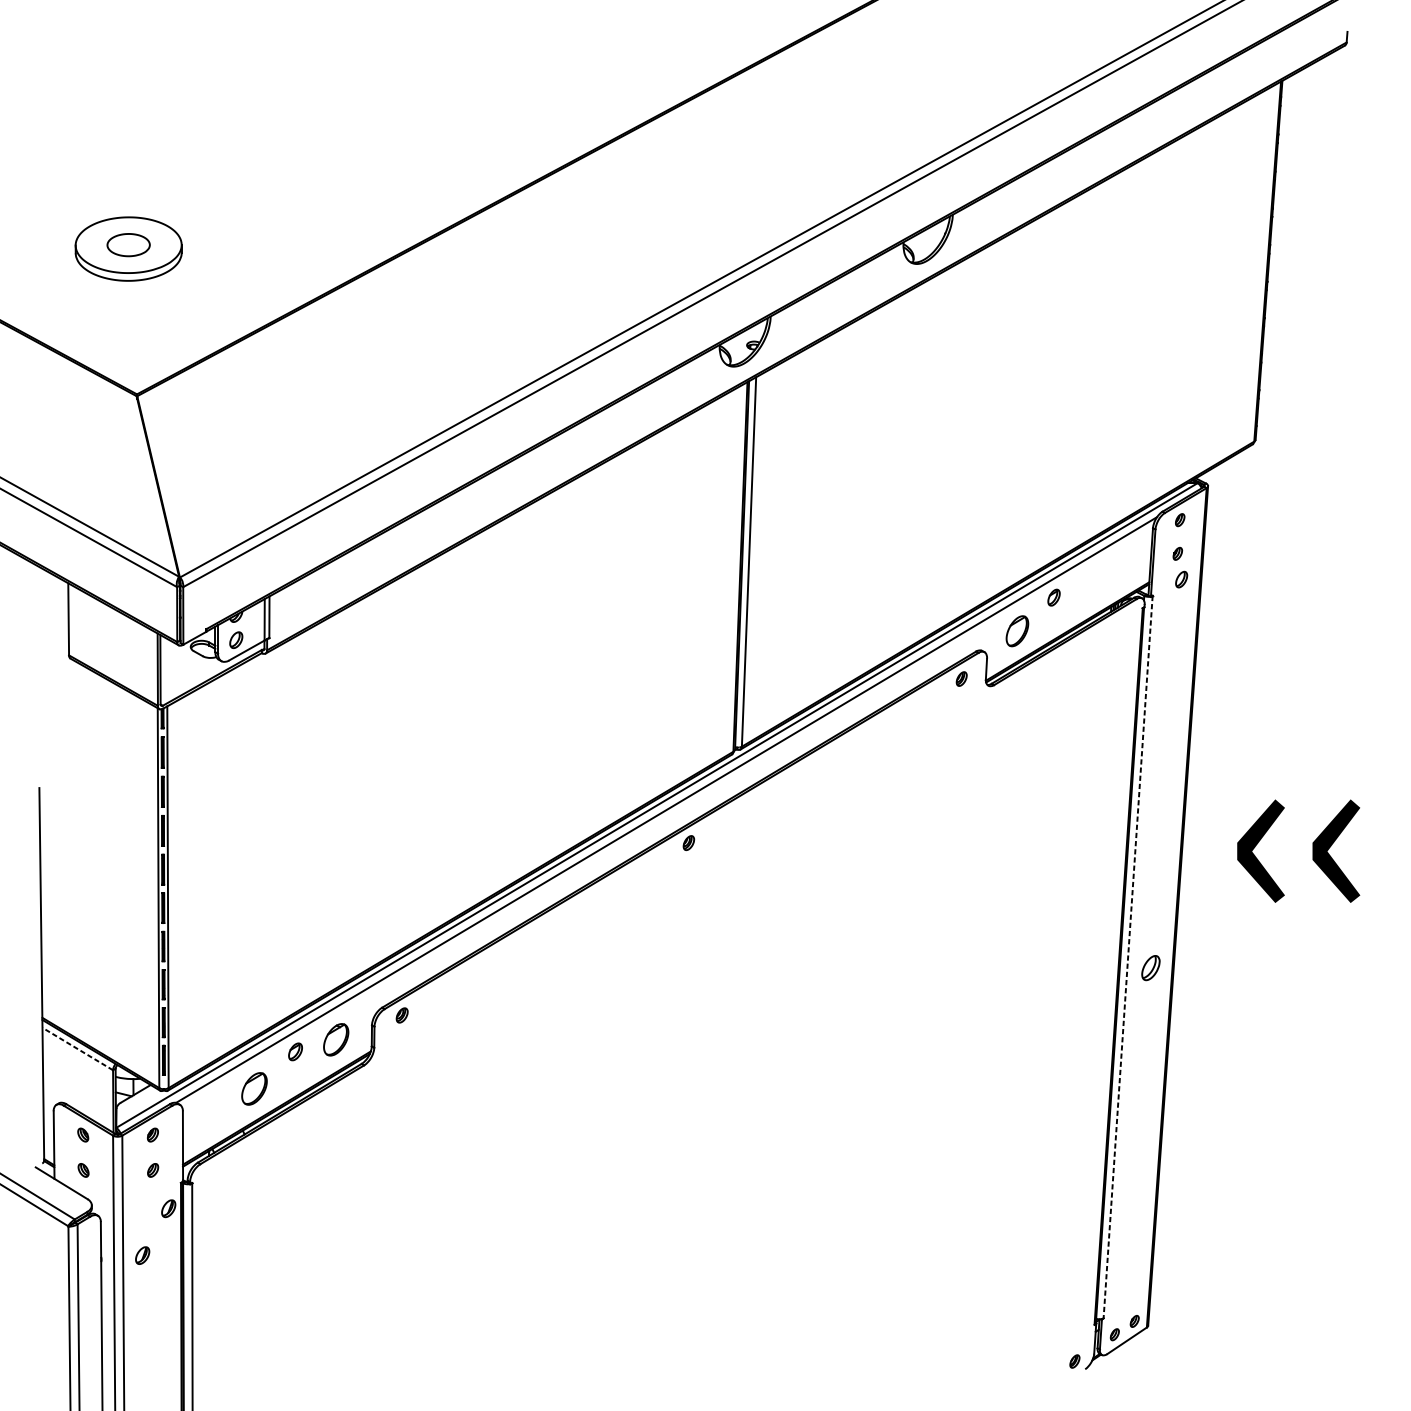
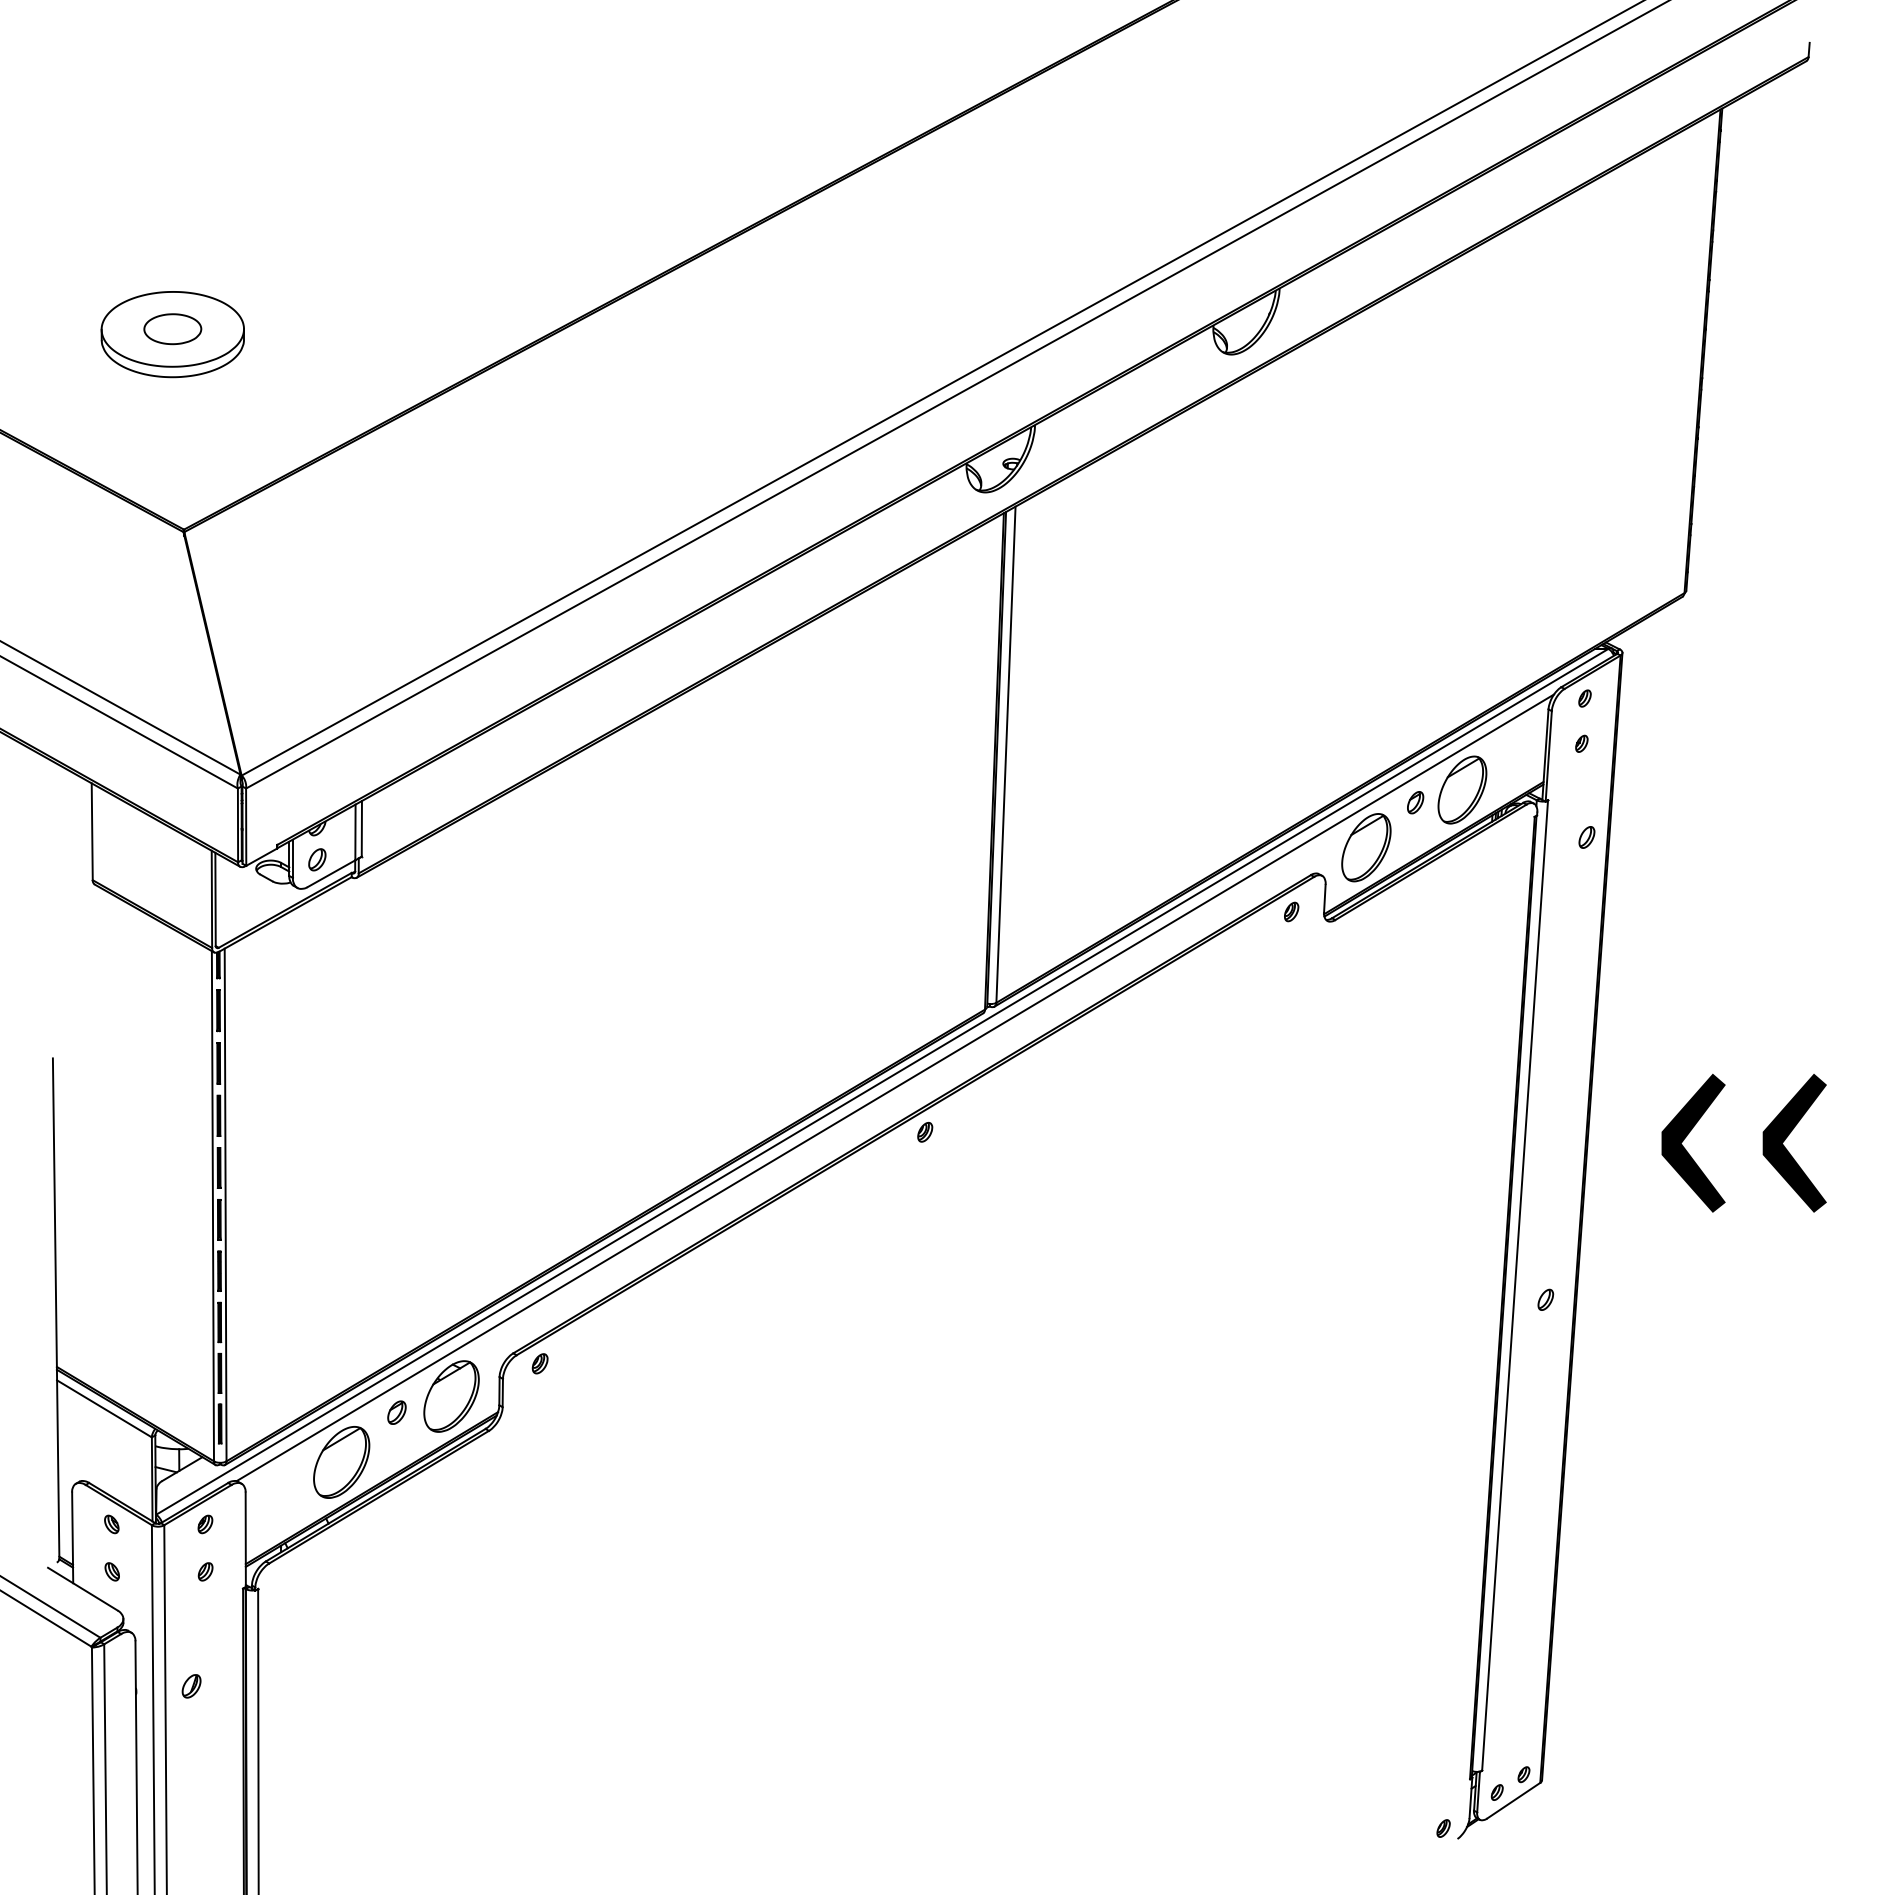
part: (1181, 579) -> (1586, 837), moved
part: (1088, 587) -> (1462, 789), added
part: (1017, 631) -> (1366, 847), size x1.67
line: (1128, 957) -> (1515, 1285), dashed -> solid
part: (1150, 967) -> (1545, 1299), size x0.62
part: (336, 1039) -> (451, 1396), size x1.67
line: (77, 1048) -> (104, 1408), dashed -> solid
part: (254, 1088) -> (341, 1462), size x1.67
part: (168, 1208) -> (226, 1623), removed

